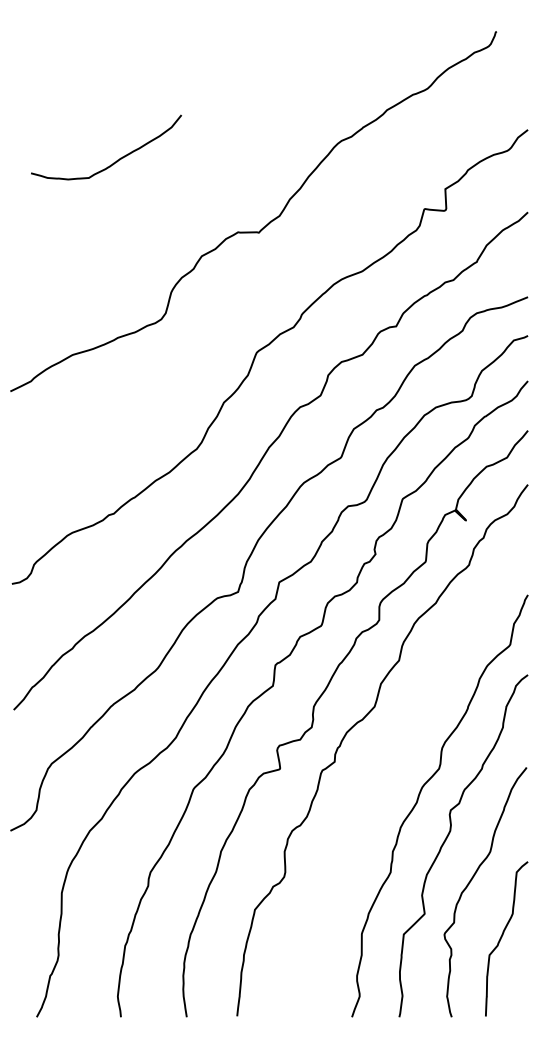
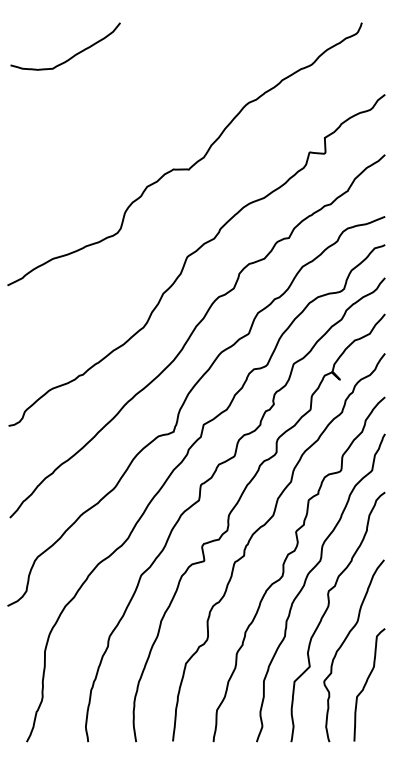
curve: (114, 161) -> (71, 56), moved
curve: (390, 780) -> (284, 569), added

